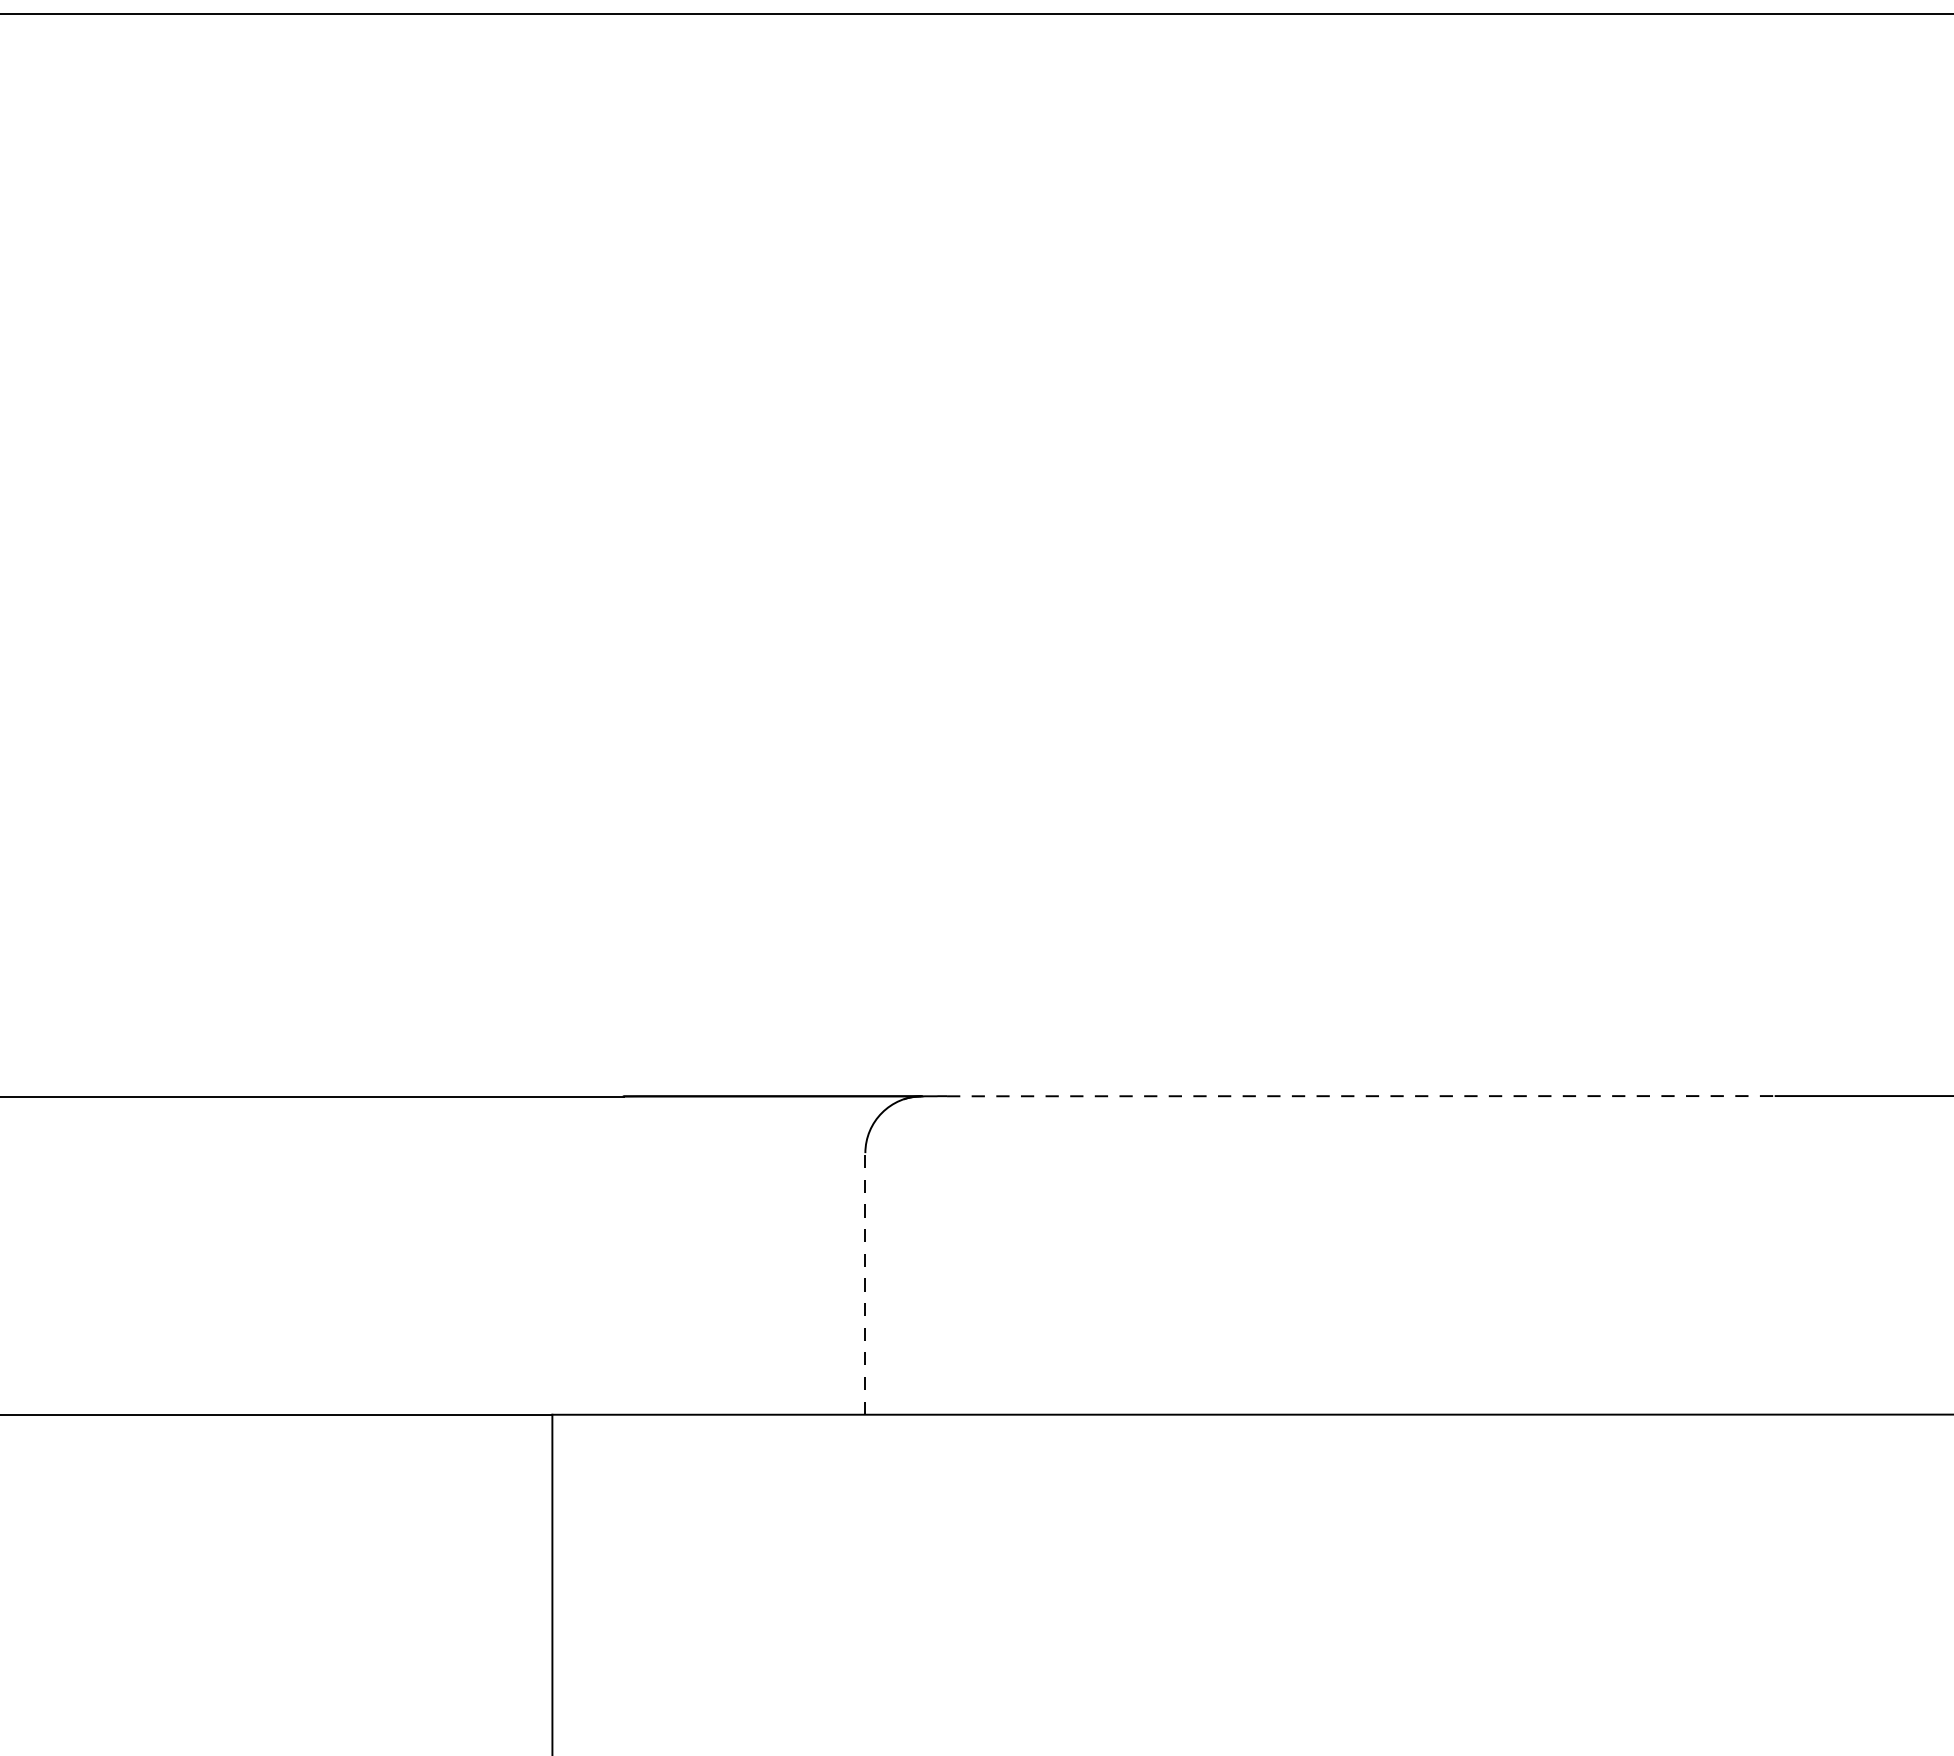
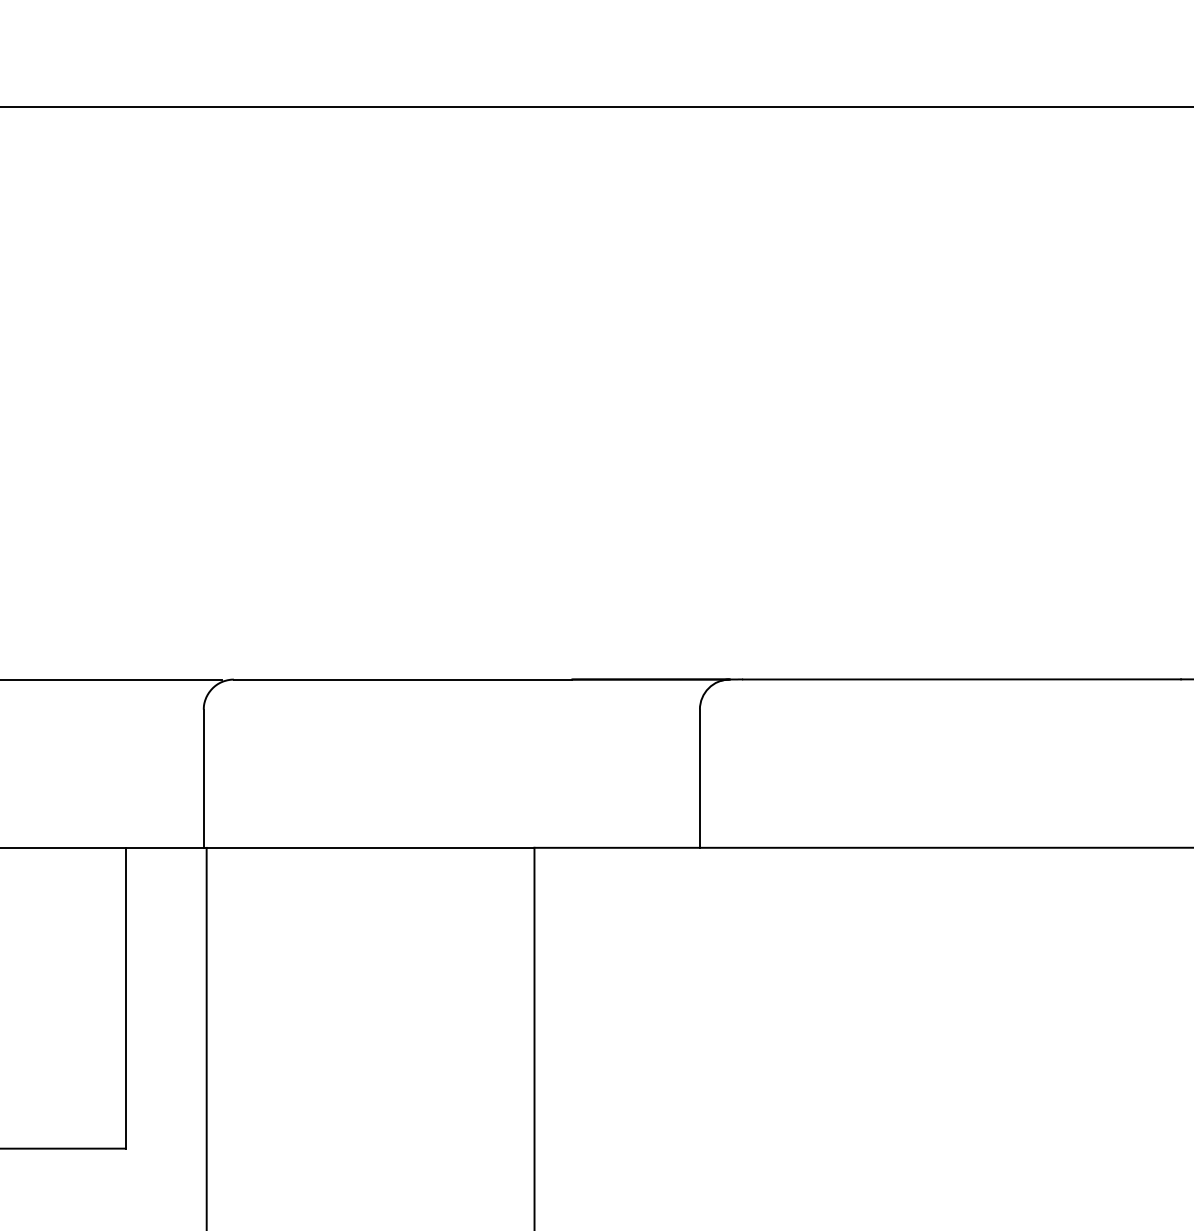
line: (1362, 1096) -> (962, 679), dashed -> solid
line: (864, 1283) -> (699, 778), dashed -> solid

